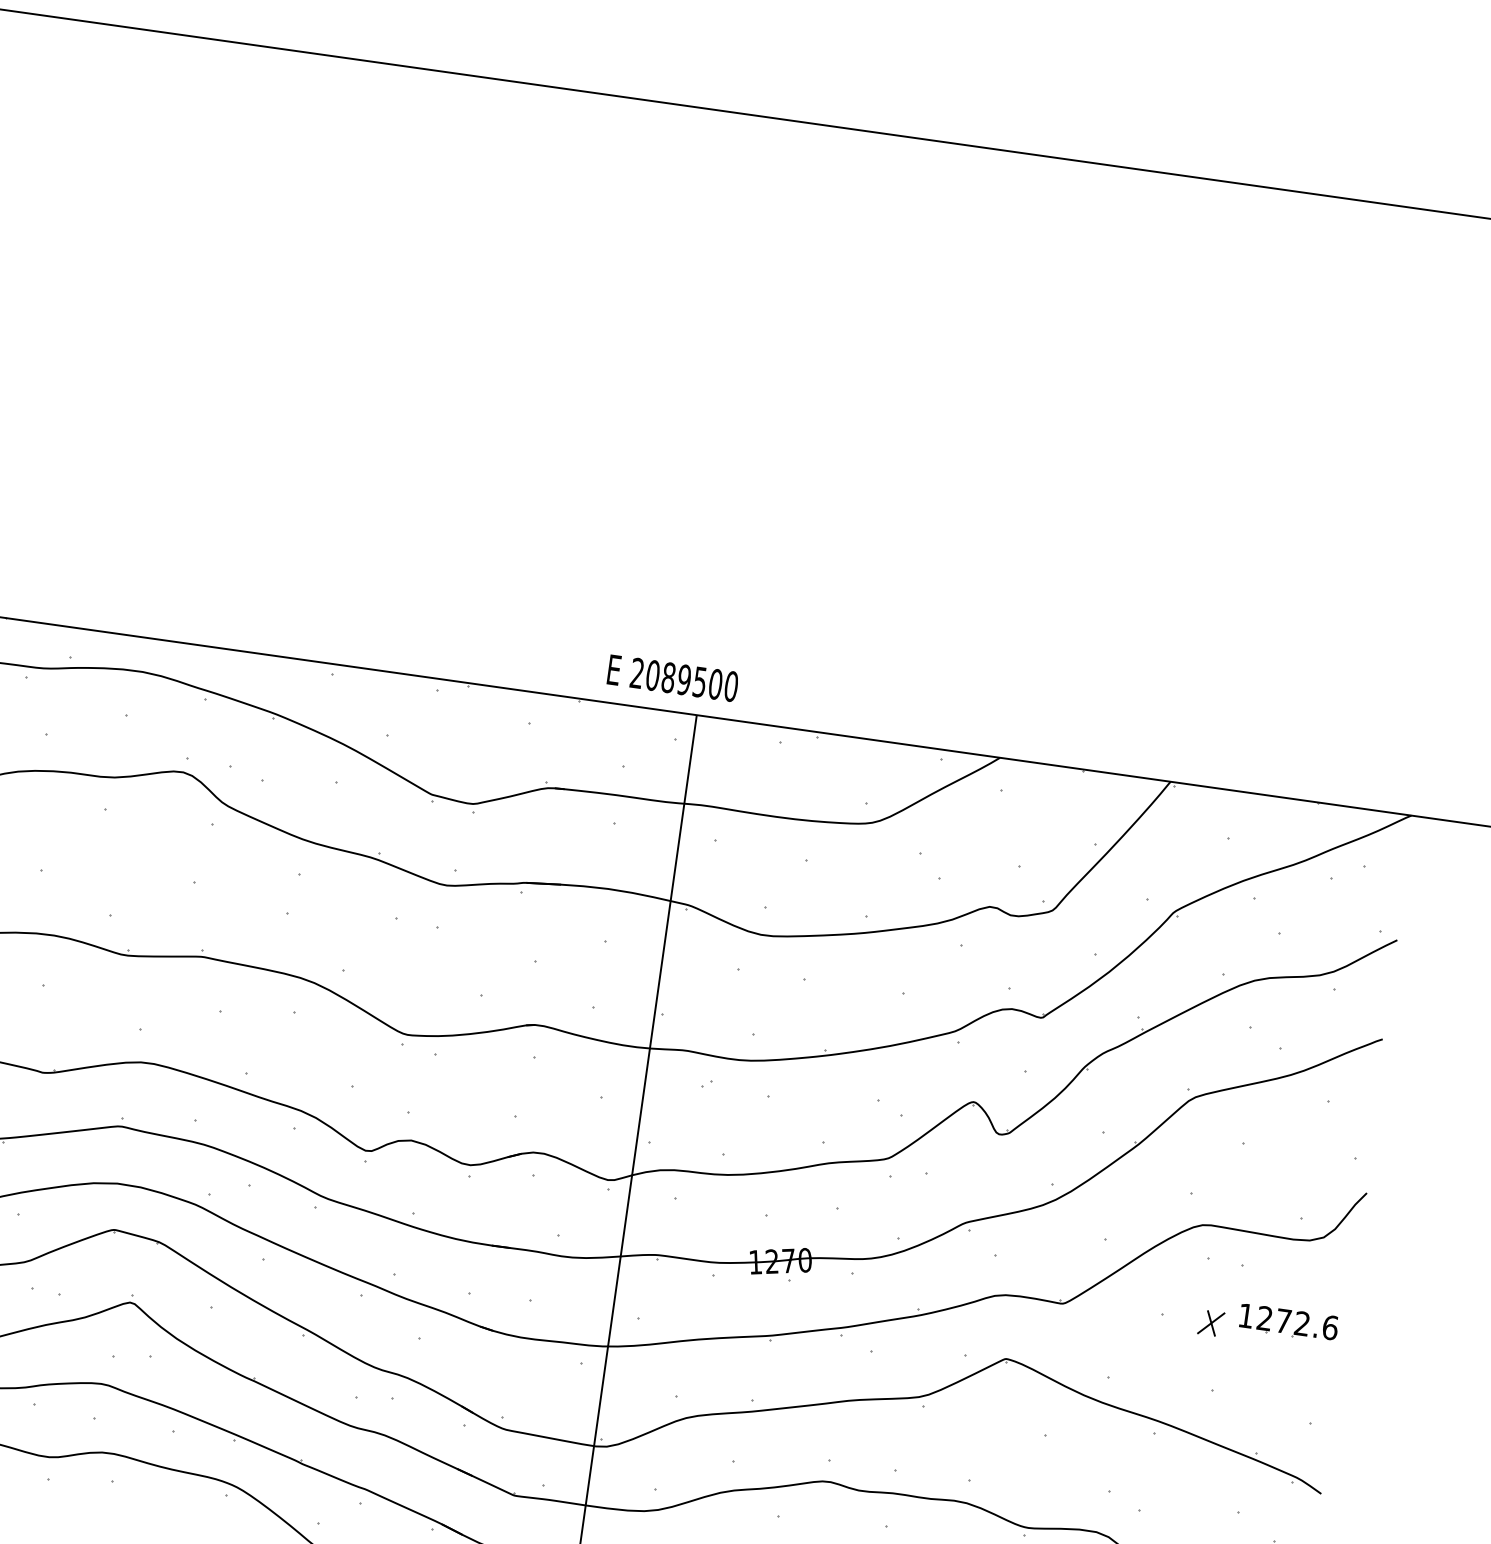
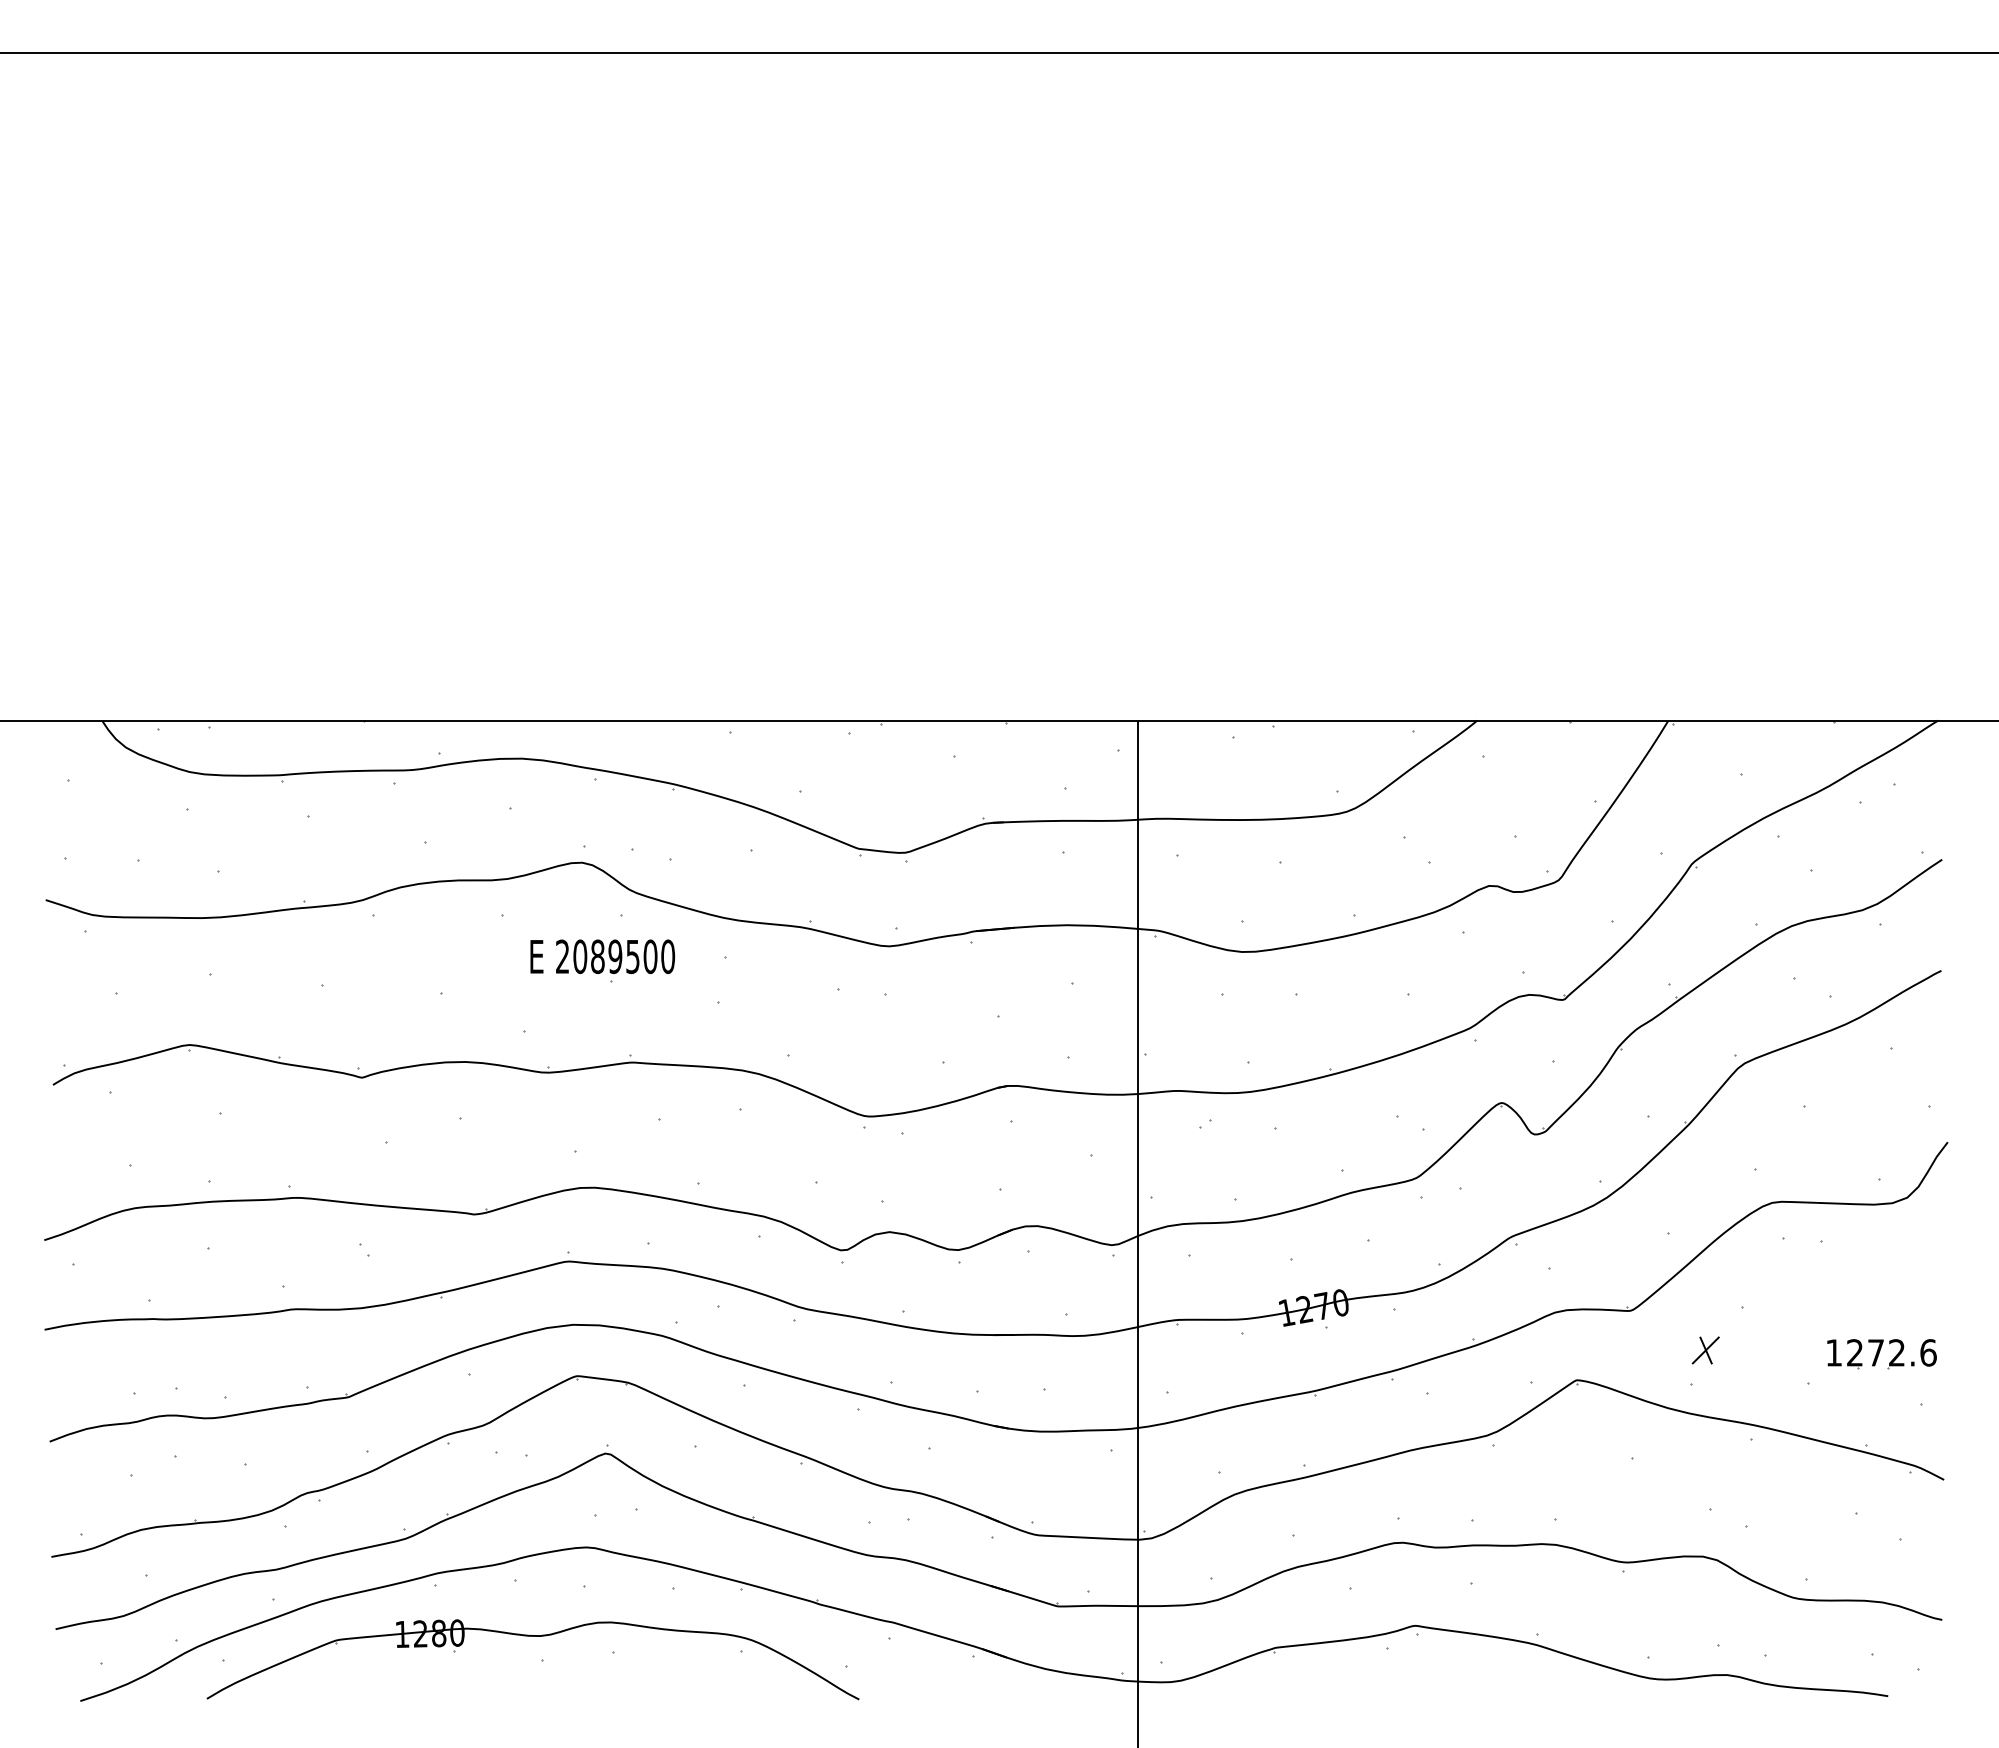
text: (672, 678) -> (602, 956), moved
part: (1210, 1323) -> (1705, 1350), moved
part: (1288, 1323) -> (1881, 1354), moved

